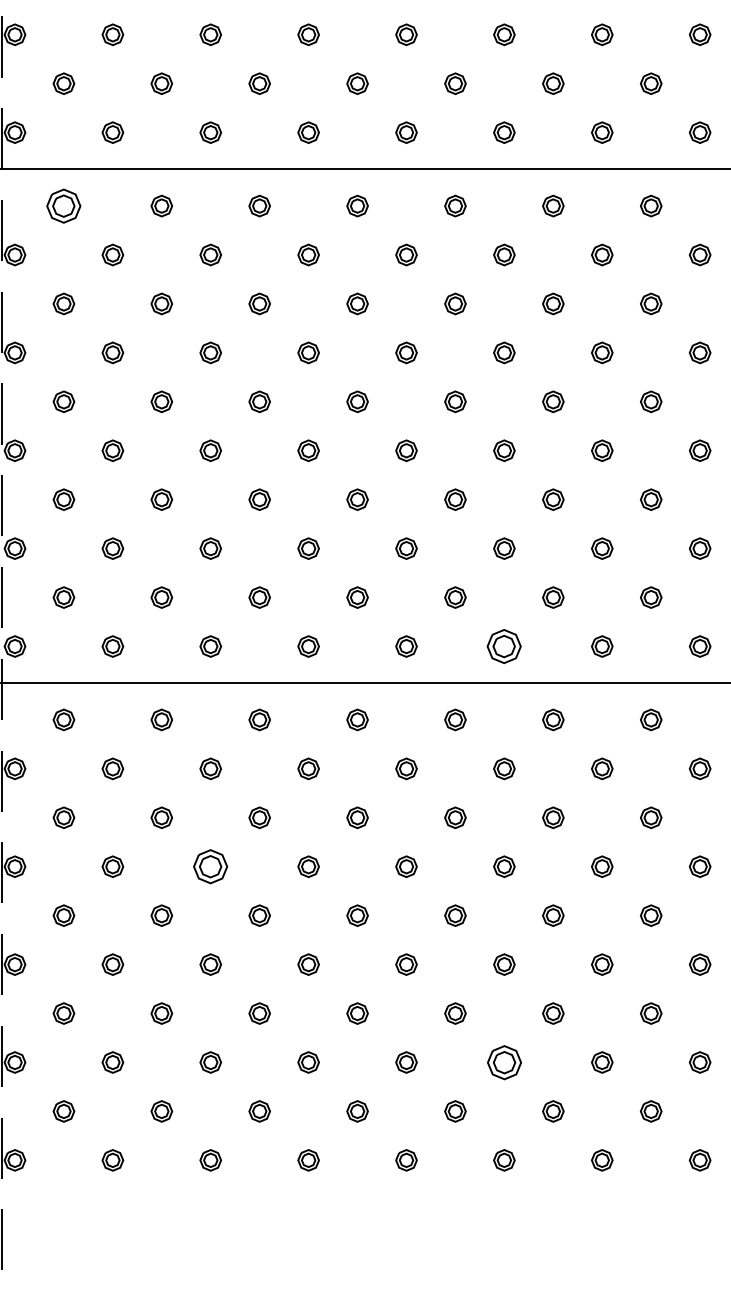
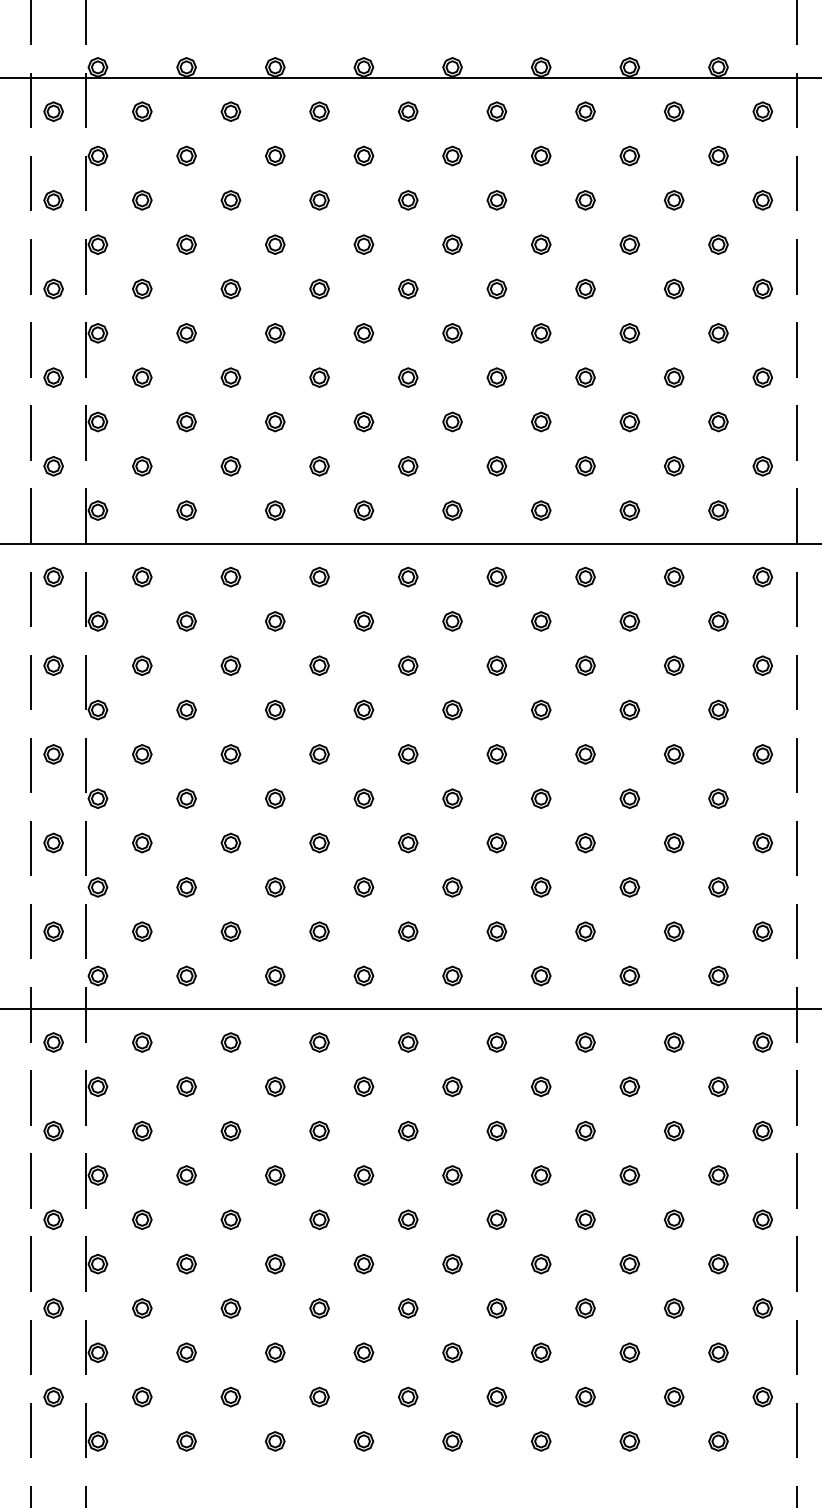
part: (64, 205) -> (142, 576), size x0.62
part: (504, 645) -> (541, 975), size x0.62
part: (211, 866) -> (275, 1175), size x0.62
part: (503, 1062) -> (540, 1352), size x0.62

